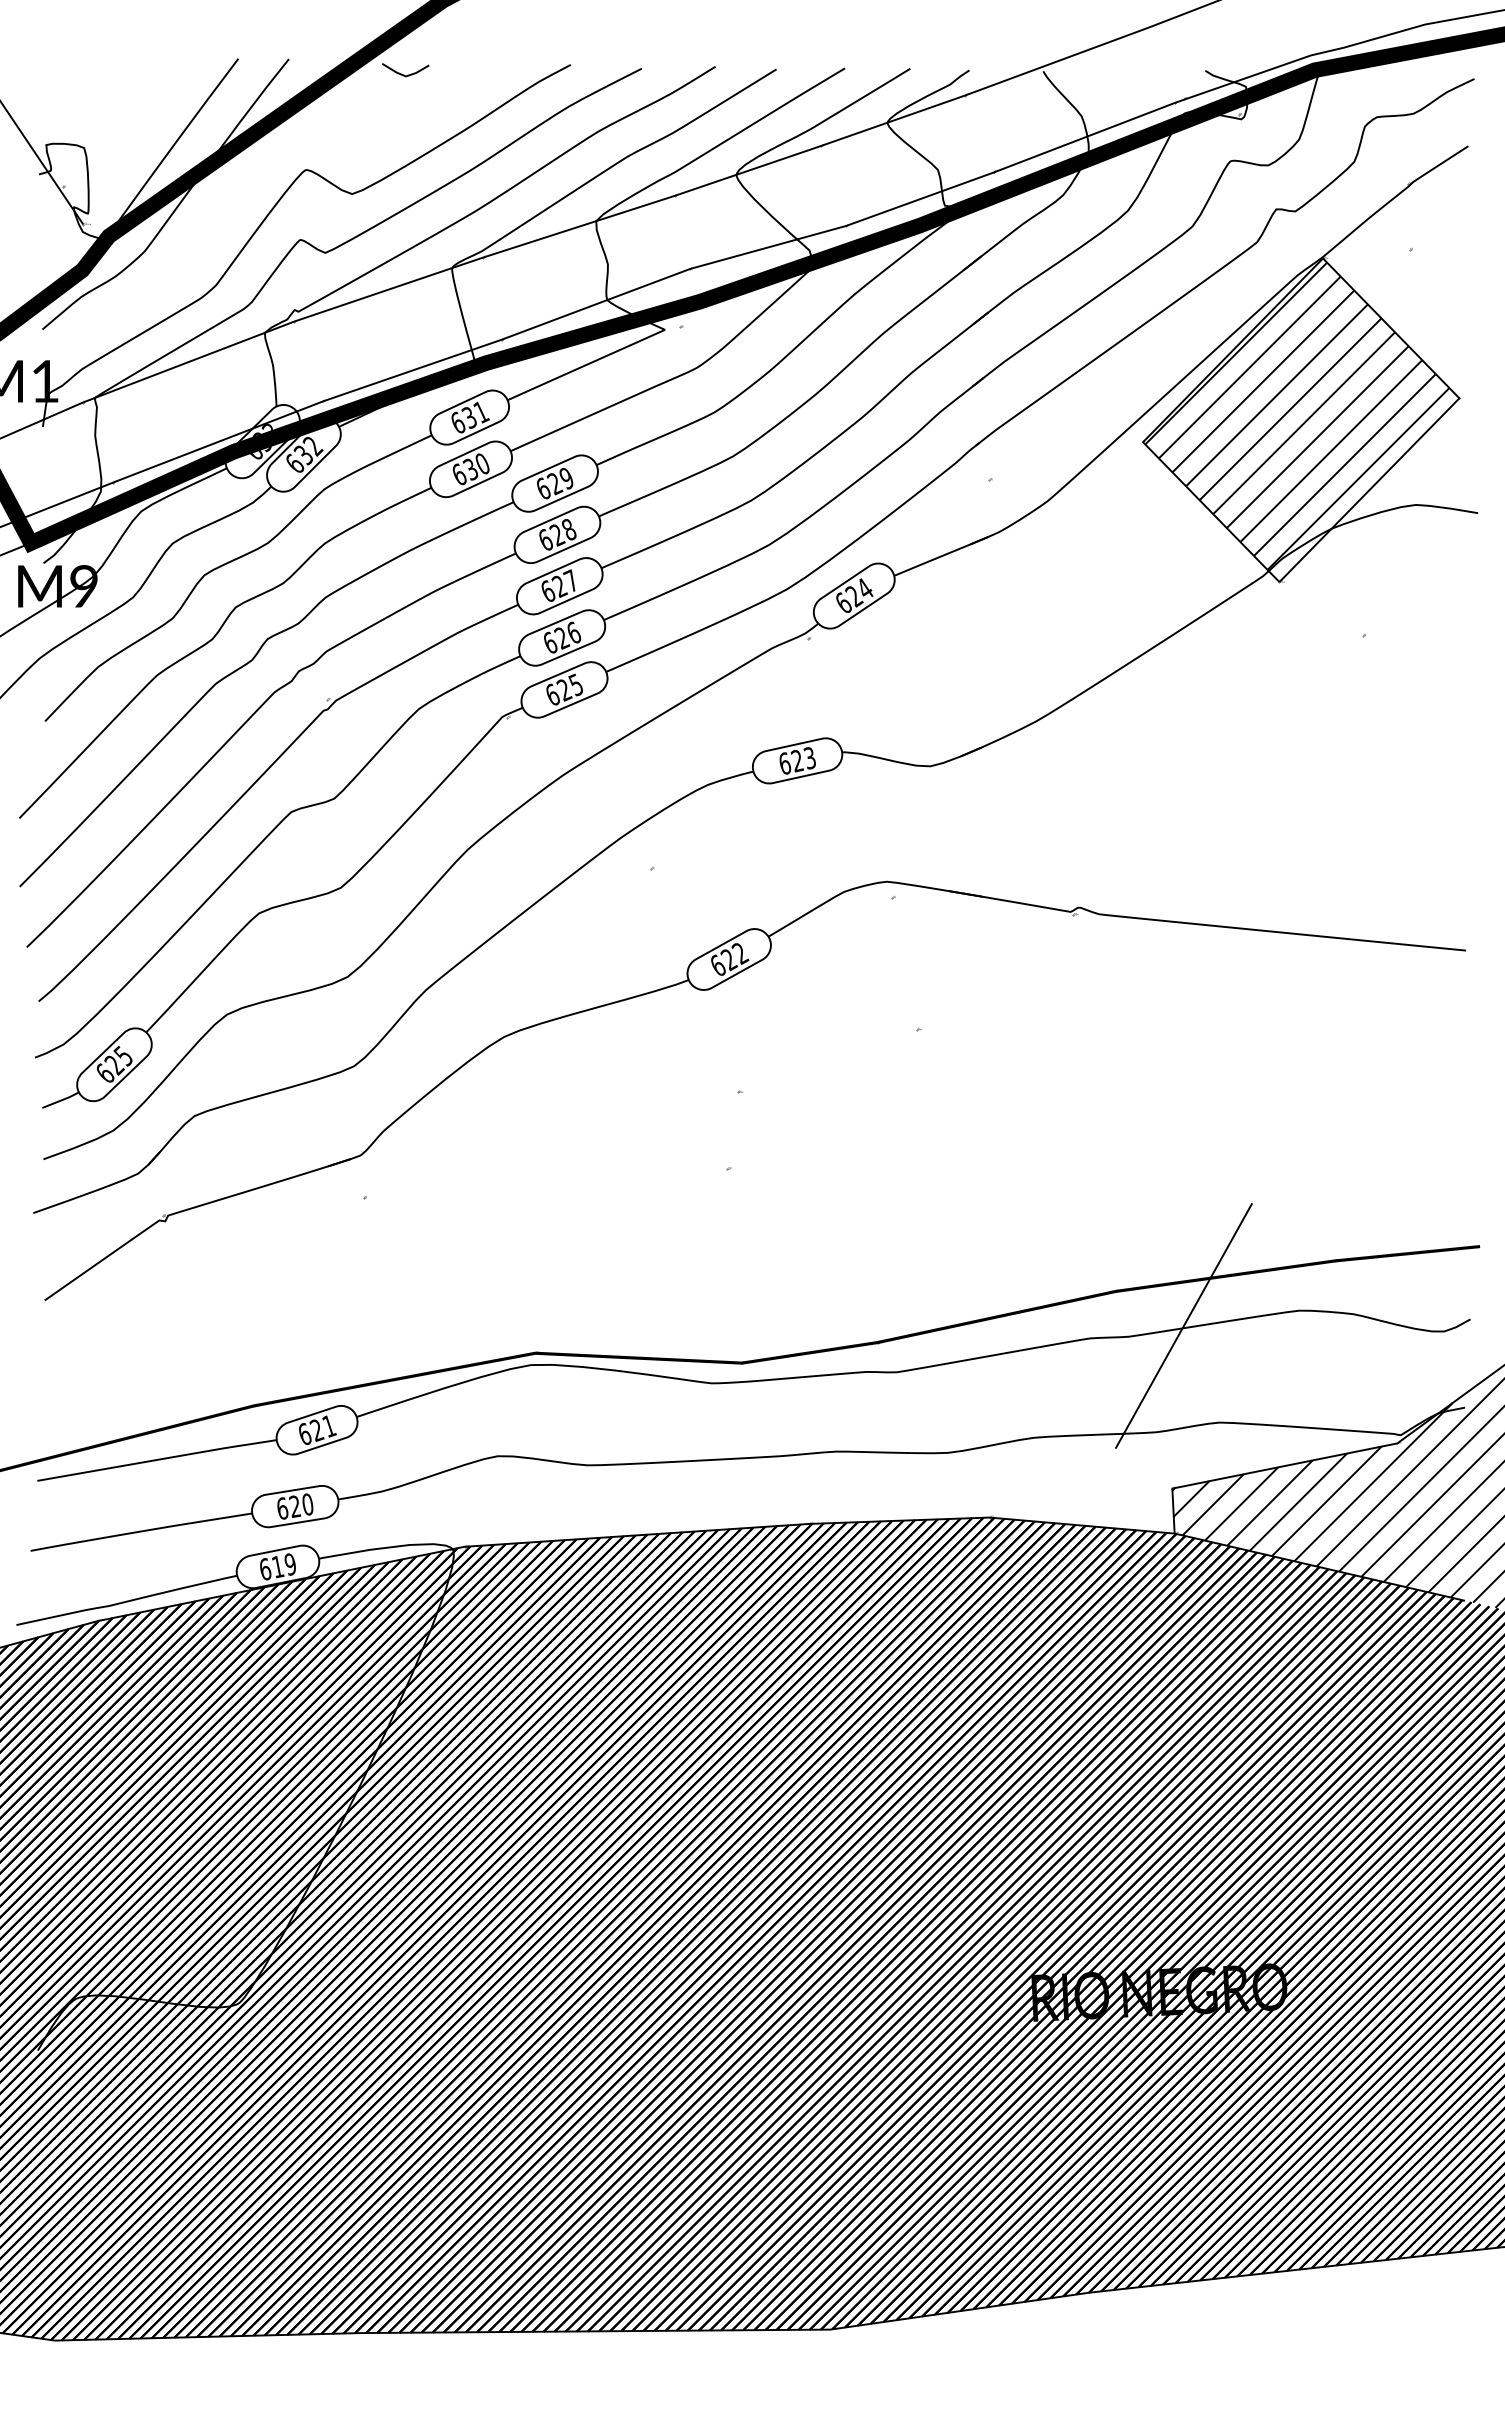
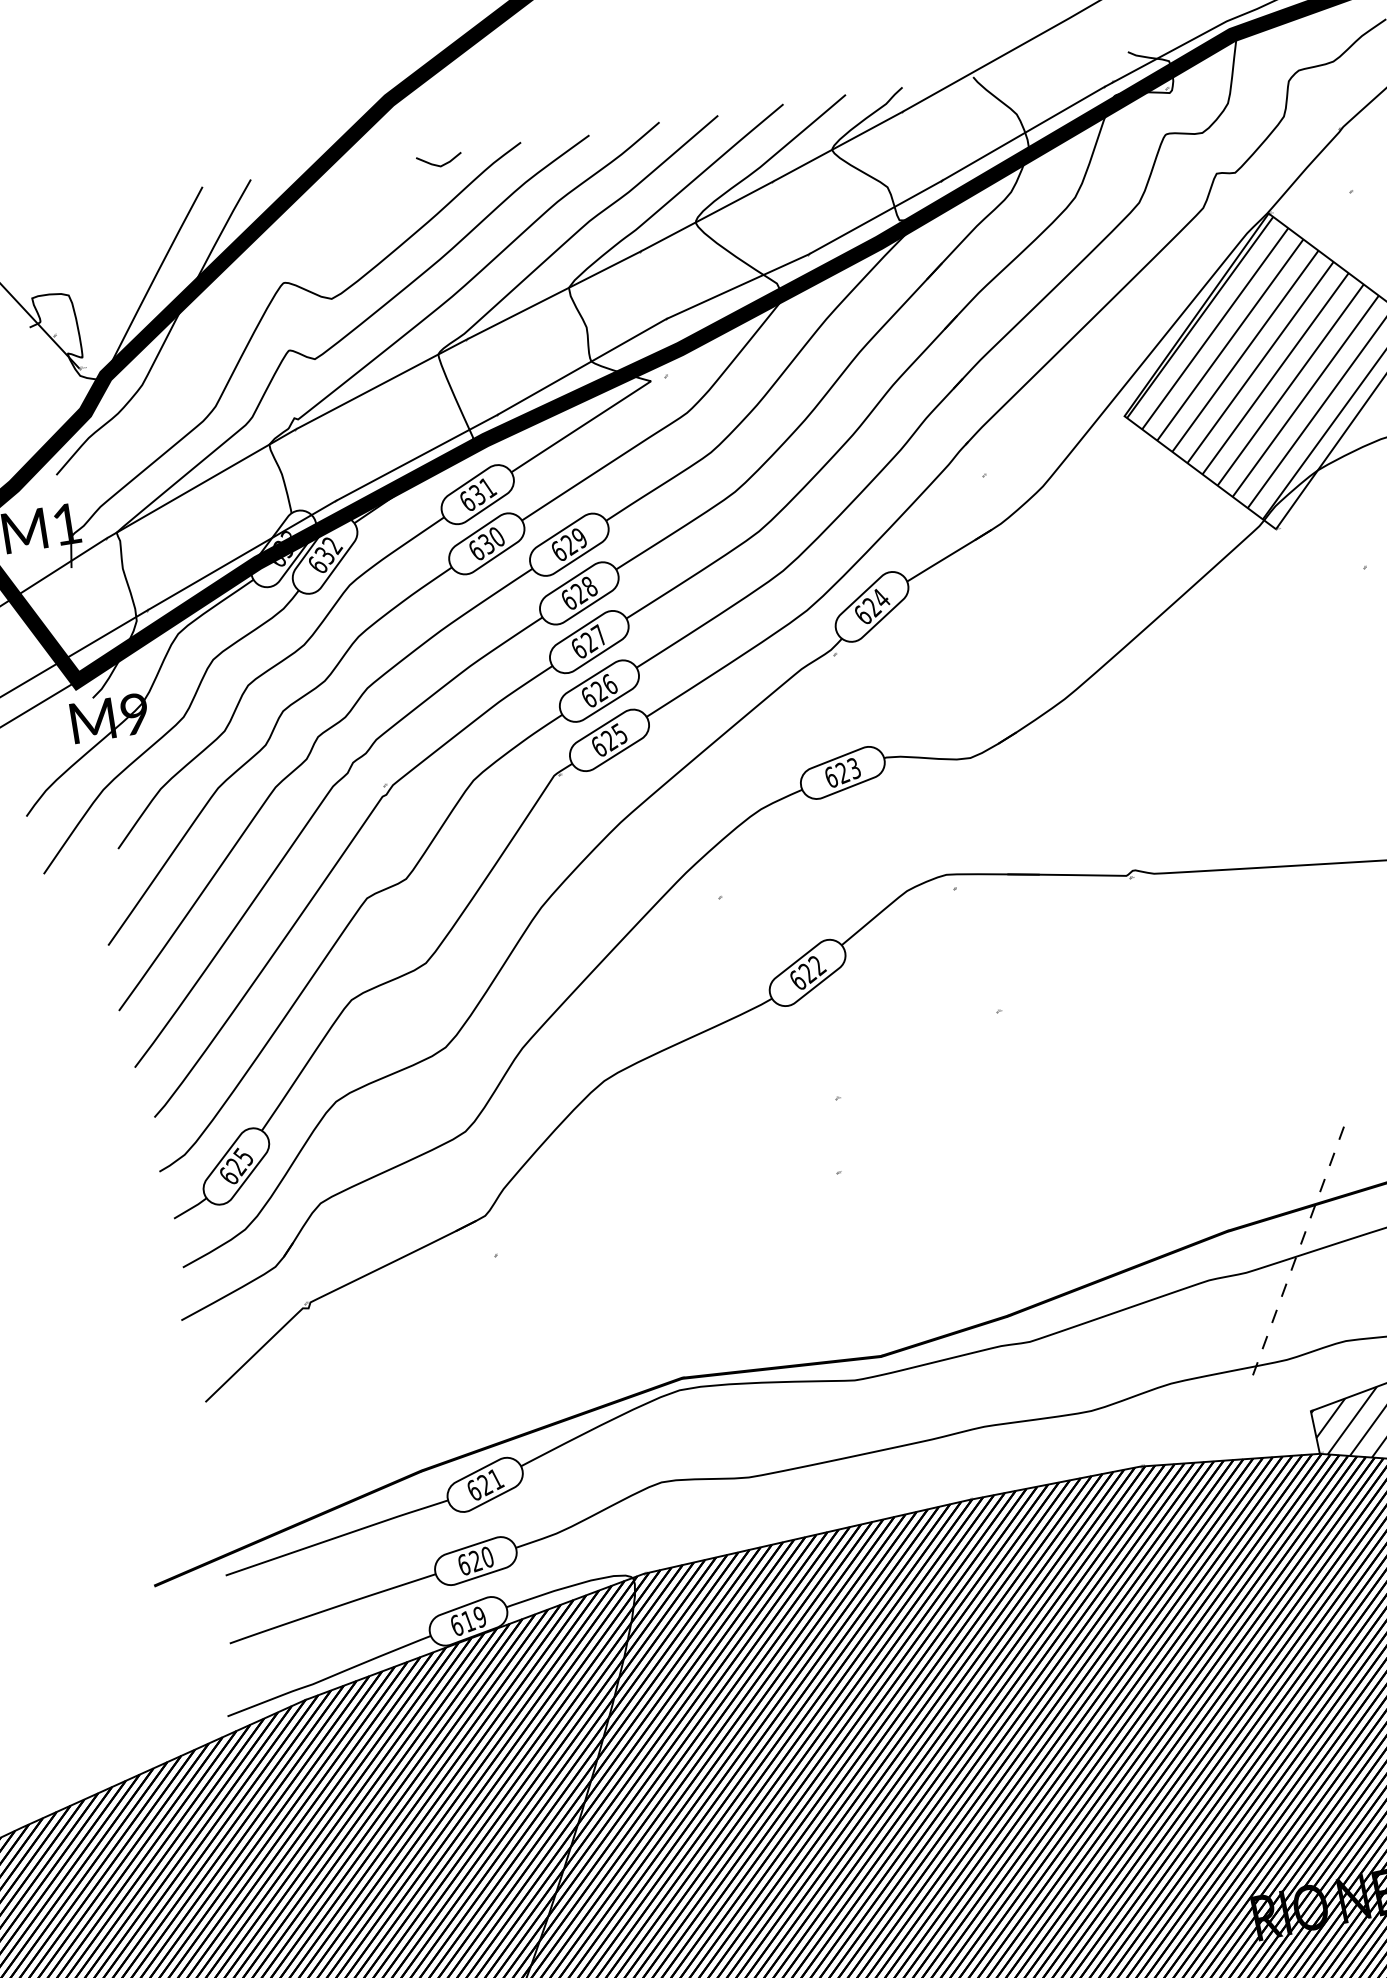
line: (404, 74) -> (439, 164), moved
line: (1183, 1326) -> (1297, 1254), solid -> dashed

